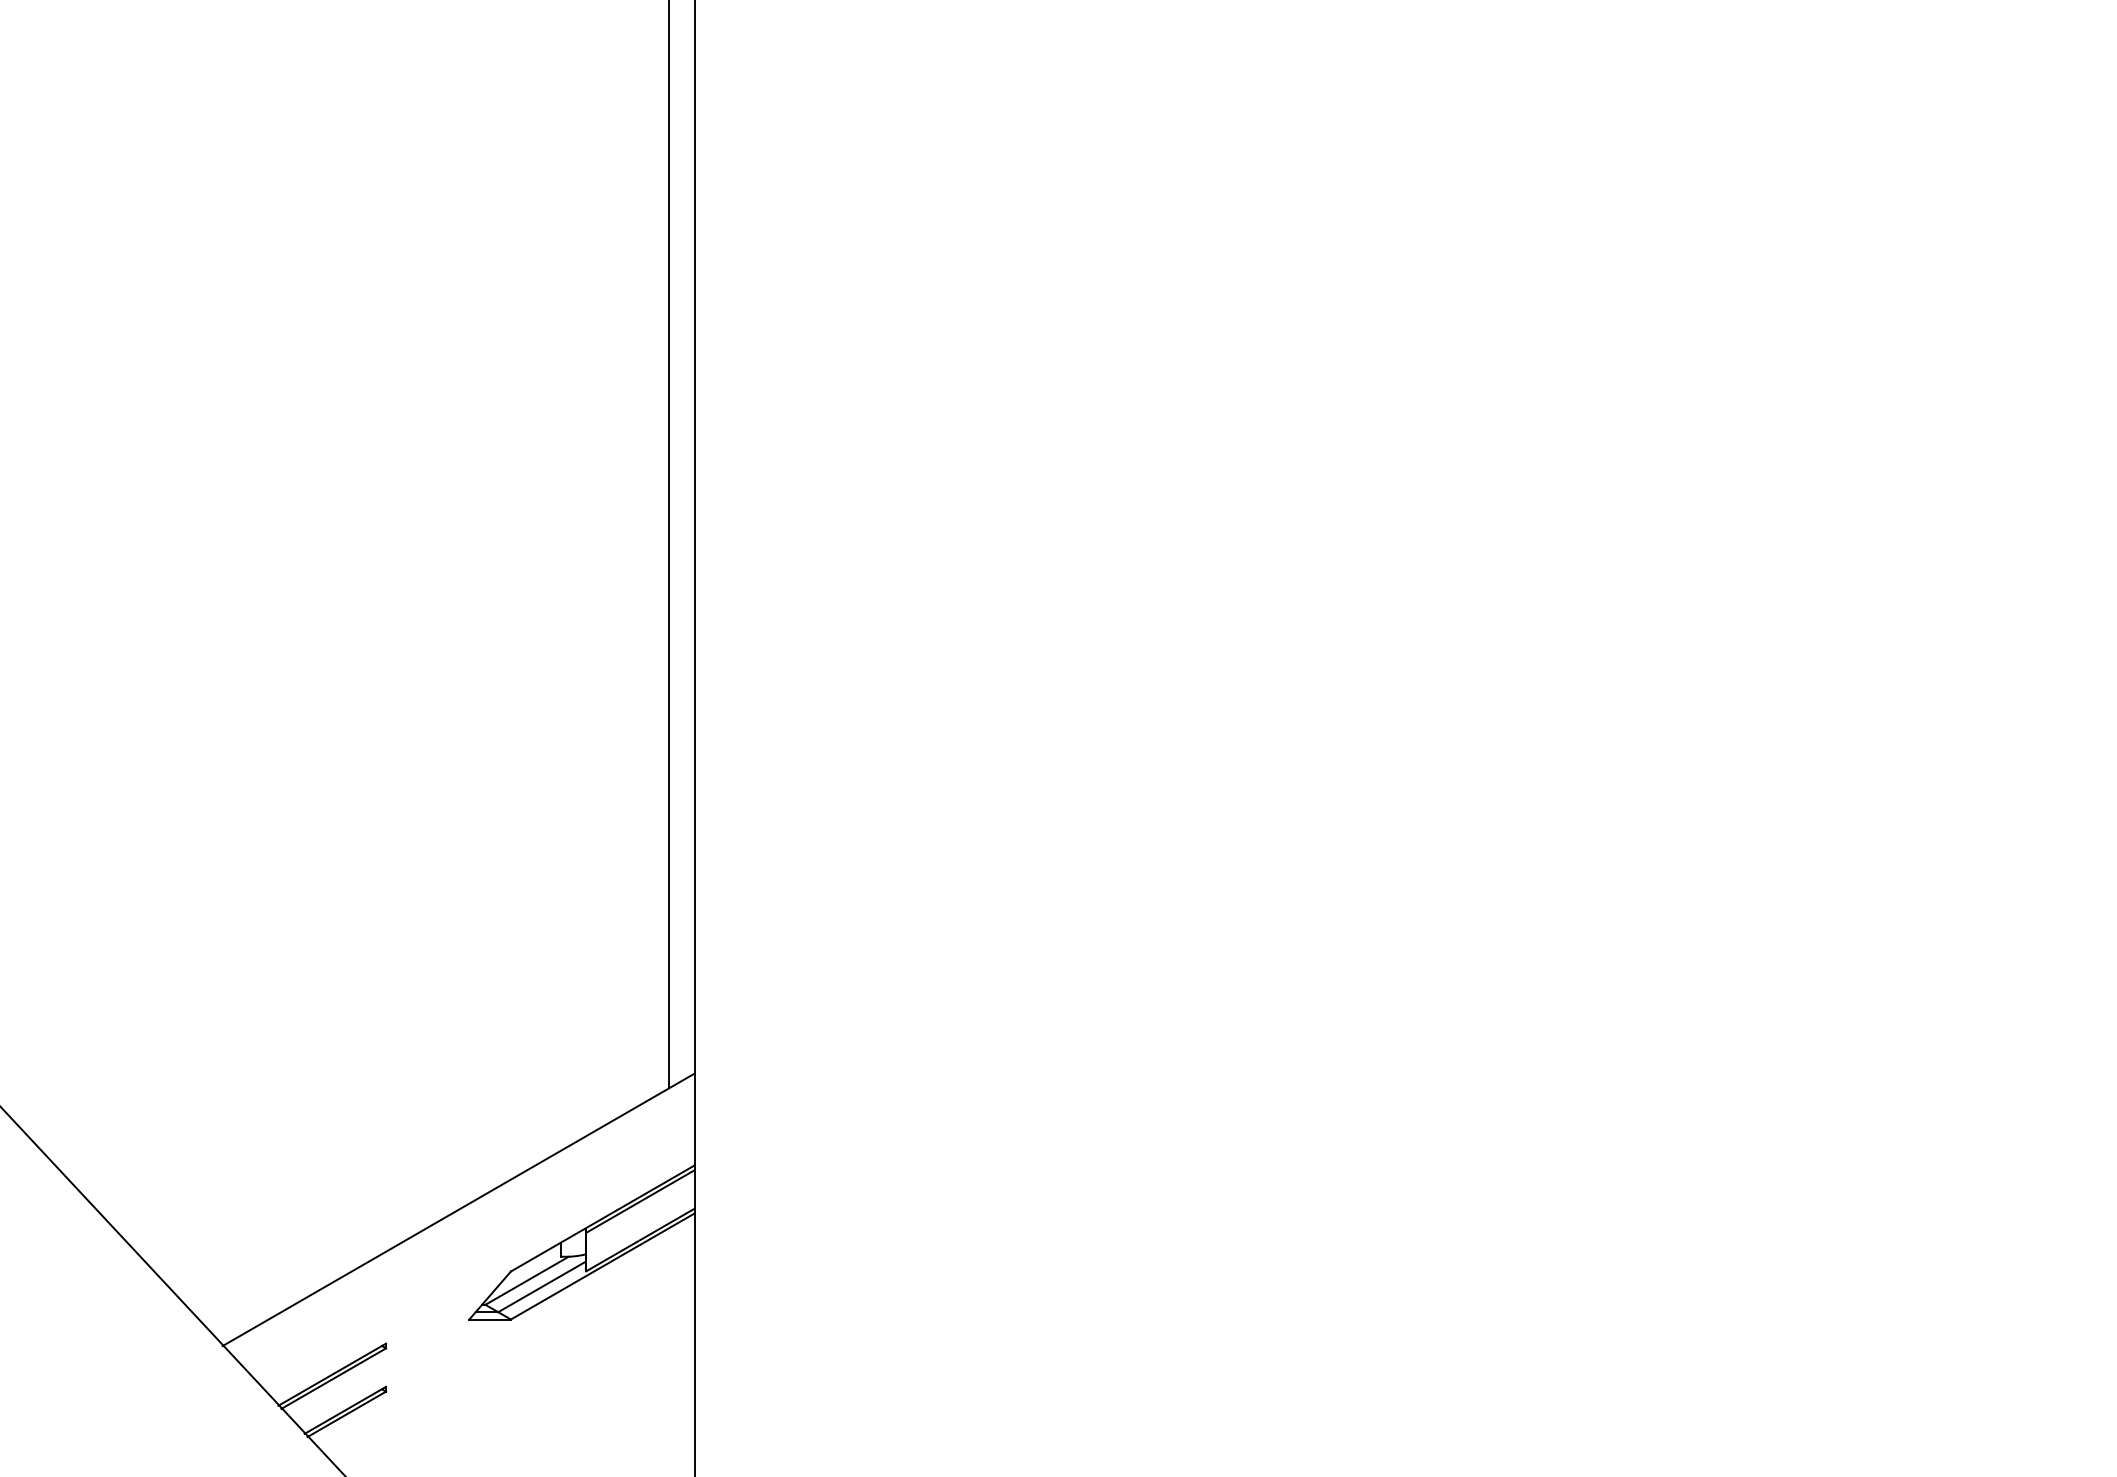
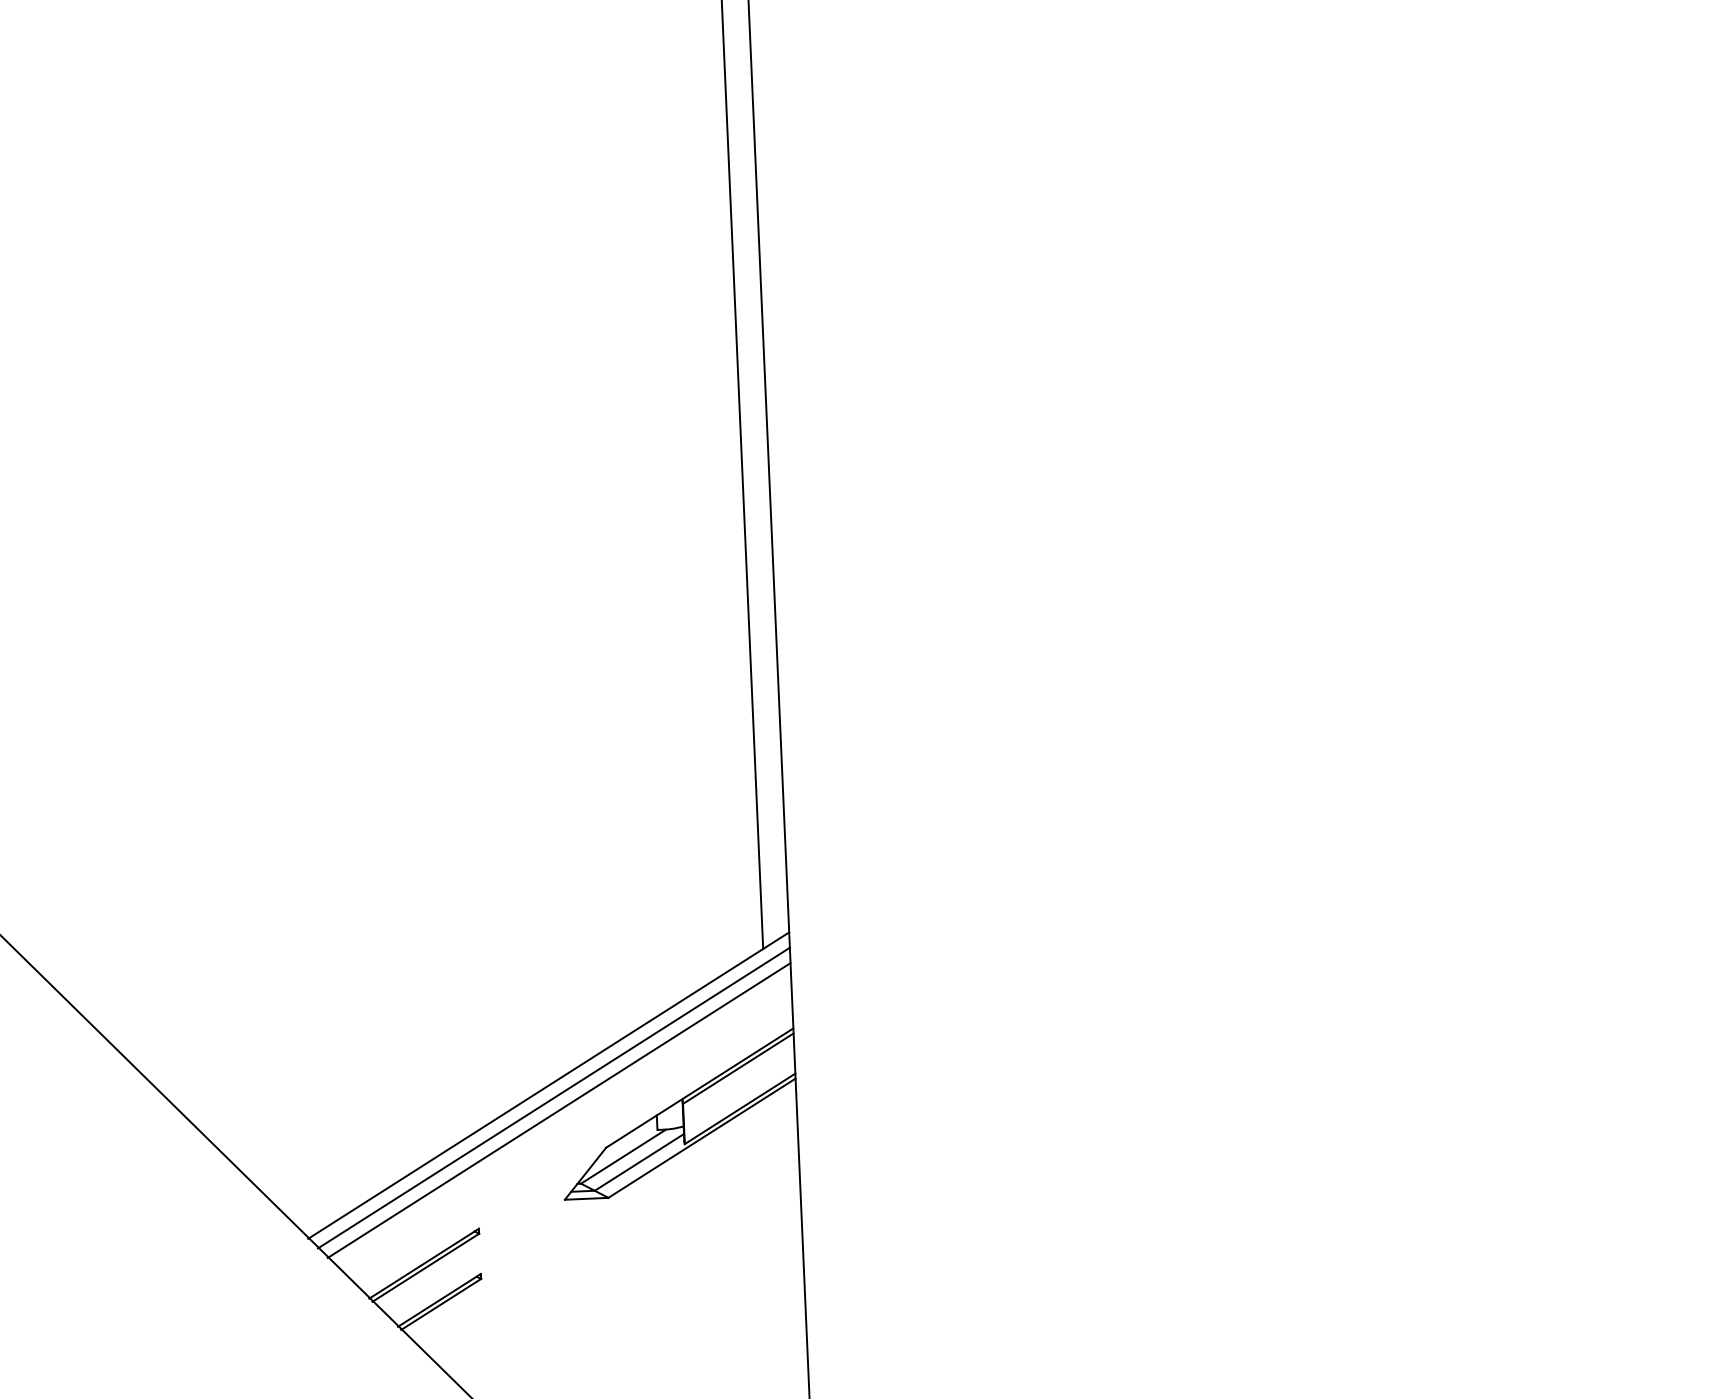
line: (462, 1221) -> (553, 1097), added
line: (467, 1233) -> (559, 1109), added

